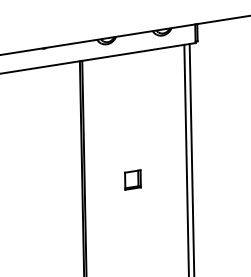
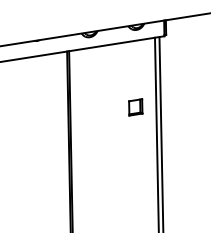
part: (132, 180) -> (135, 107), moved

